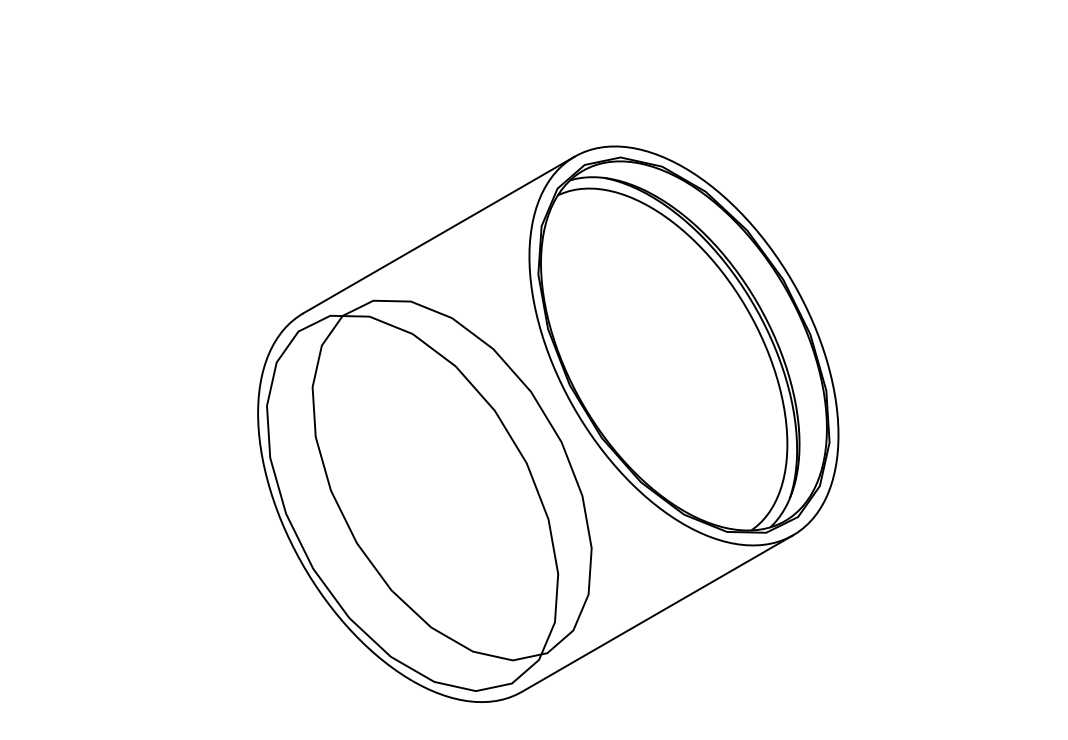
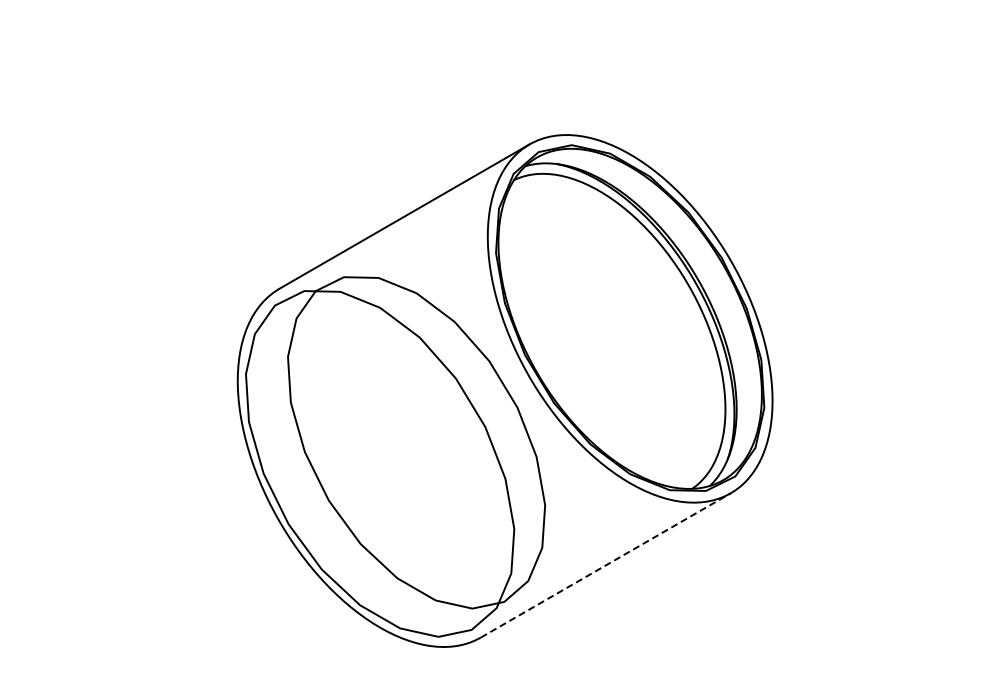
line: (658, 613) -> (606, 565), solid -> dashed

